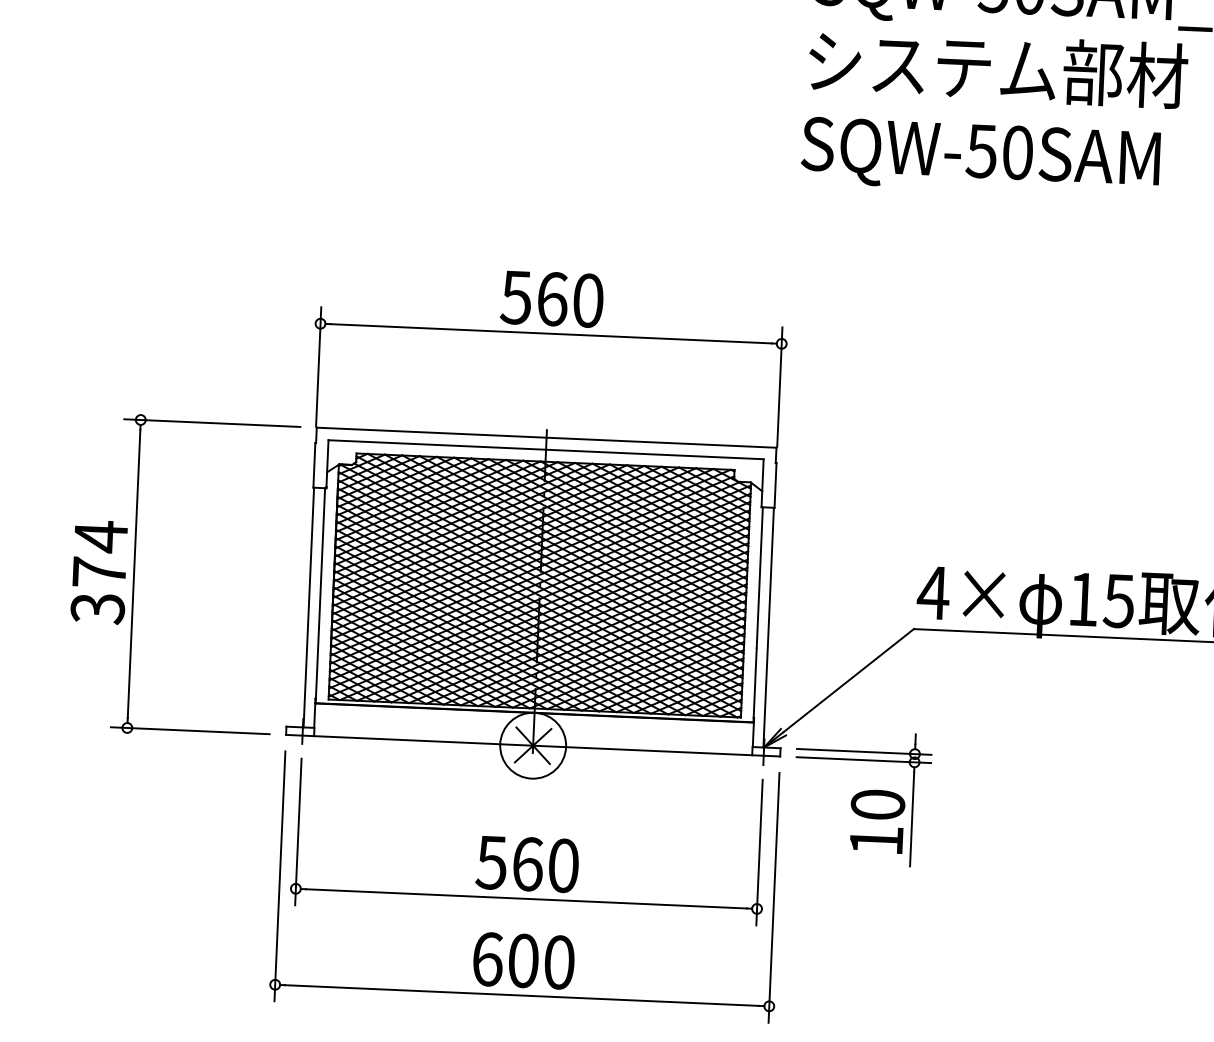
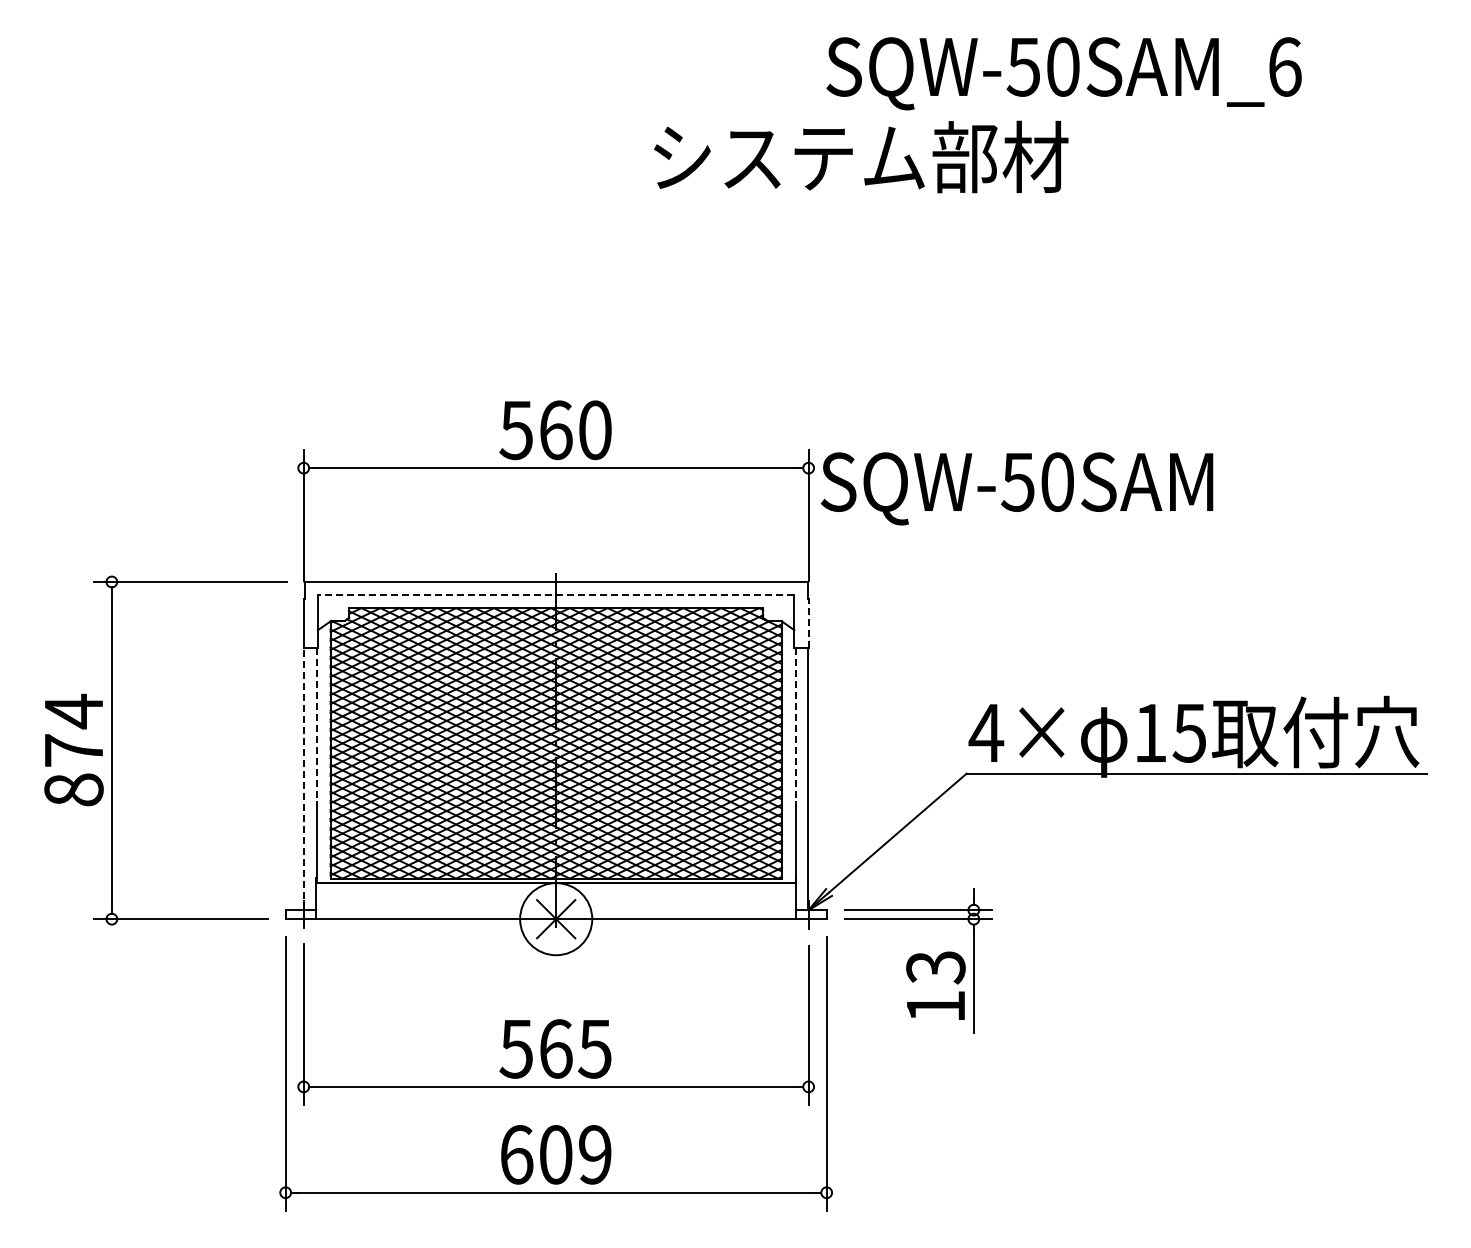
text: (998, 68) -> (861, 156), moved
text: (980, 156) -> (1016, 488), moved
line: (545, 450) -> (555, 595), solid -> dashed
line: (775, 484) -> (808, 622), solid -> dashed
line: (321, 559) -> (316, 725), solid -> dashed
line: (759, 578) -> (795, 725), solid -> dashed
line: (308, 607) -> (304, 778), solid -> dashed
text: (97, 608) -> (73, 790), 374 -> 874
text: (877, 804) -> (935, 967), 10 -> 13
text: (562, 865) -> (594, 1048), 560 -> 565
text: (559, 962) -> (595, 1154), 600 -> 609

